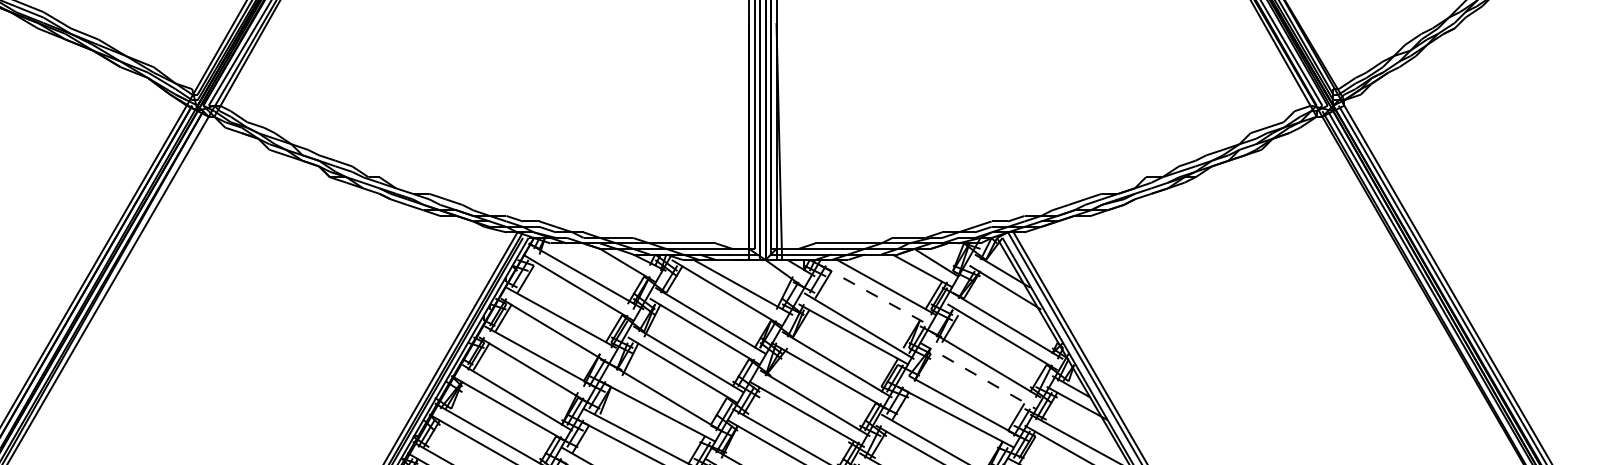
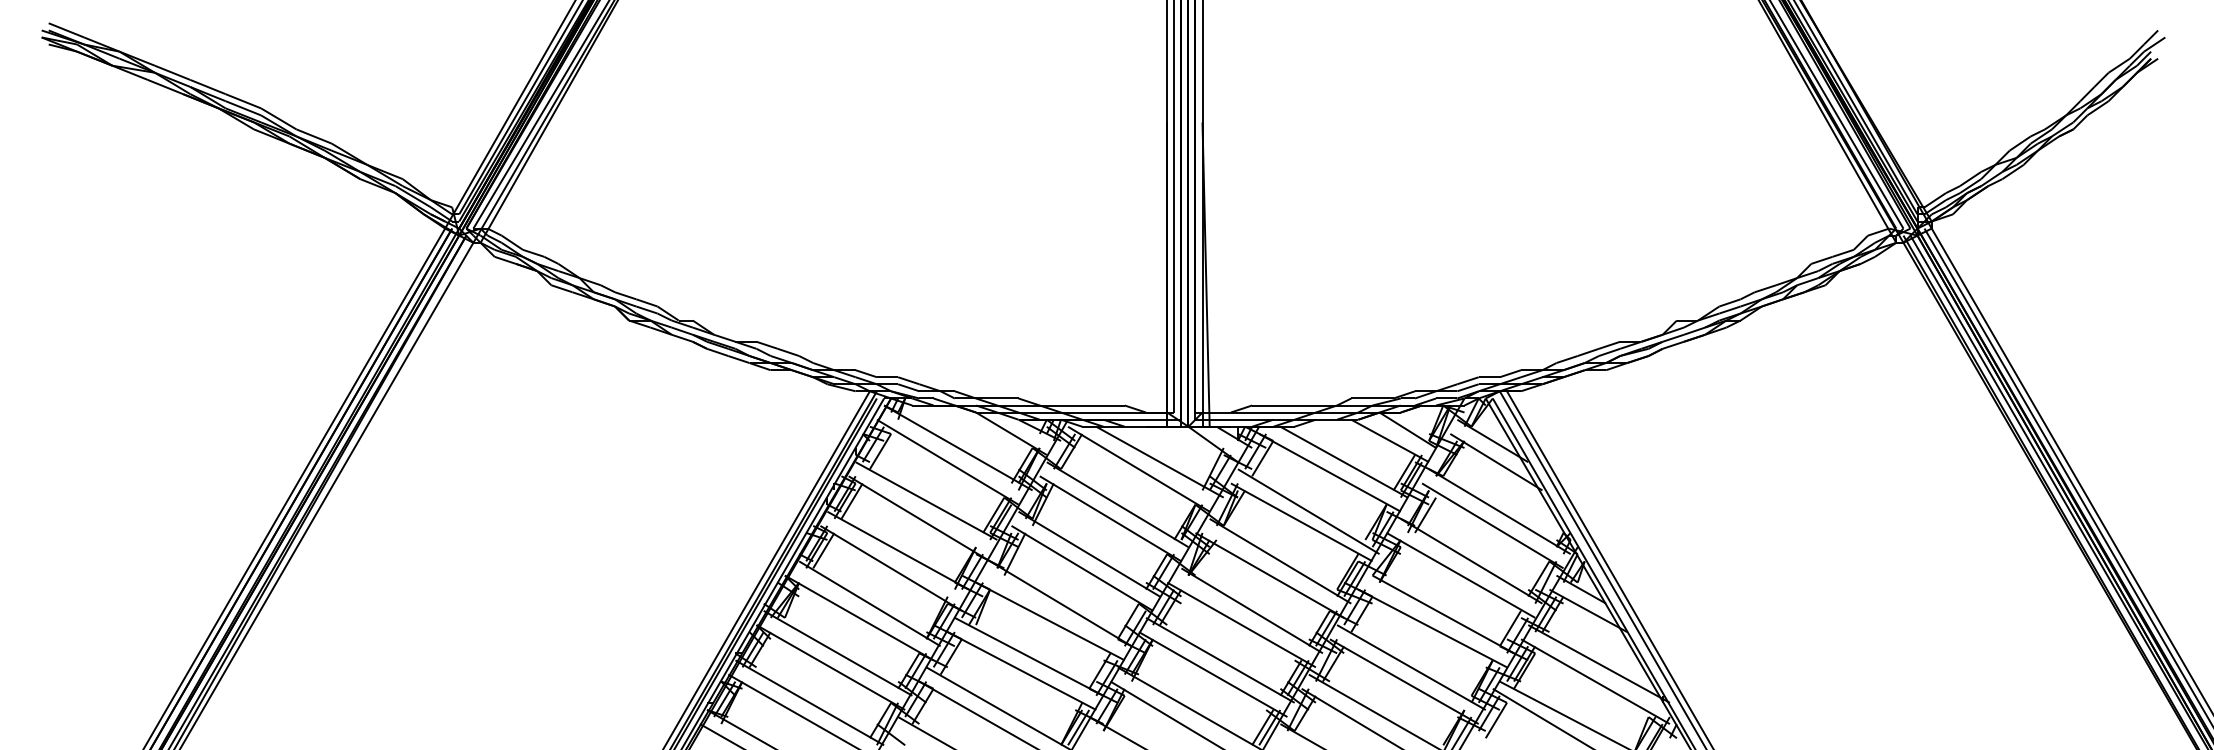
line: (876, 295) -> (1330, 472), dashed -> solid
line: (977, 375) -> (1460, 575), dashed -> solid

